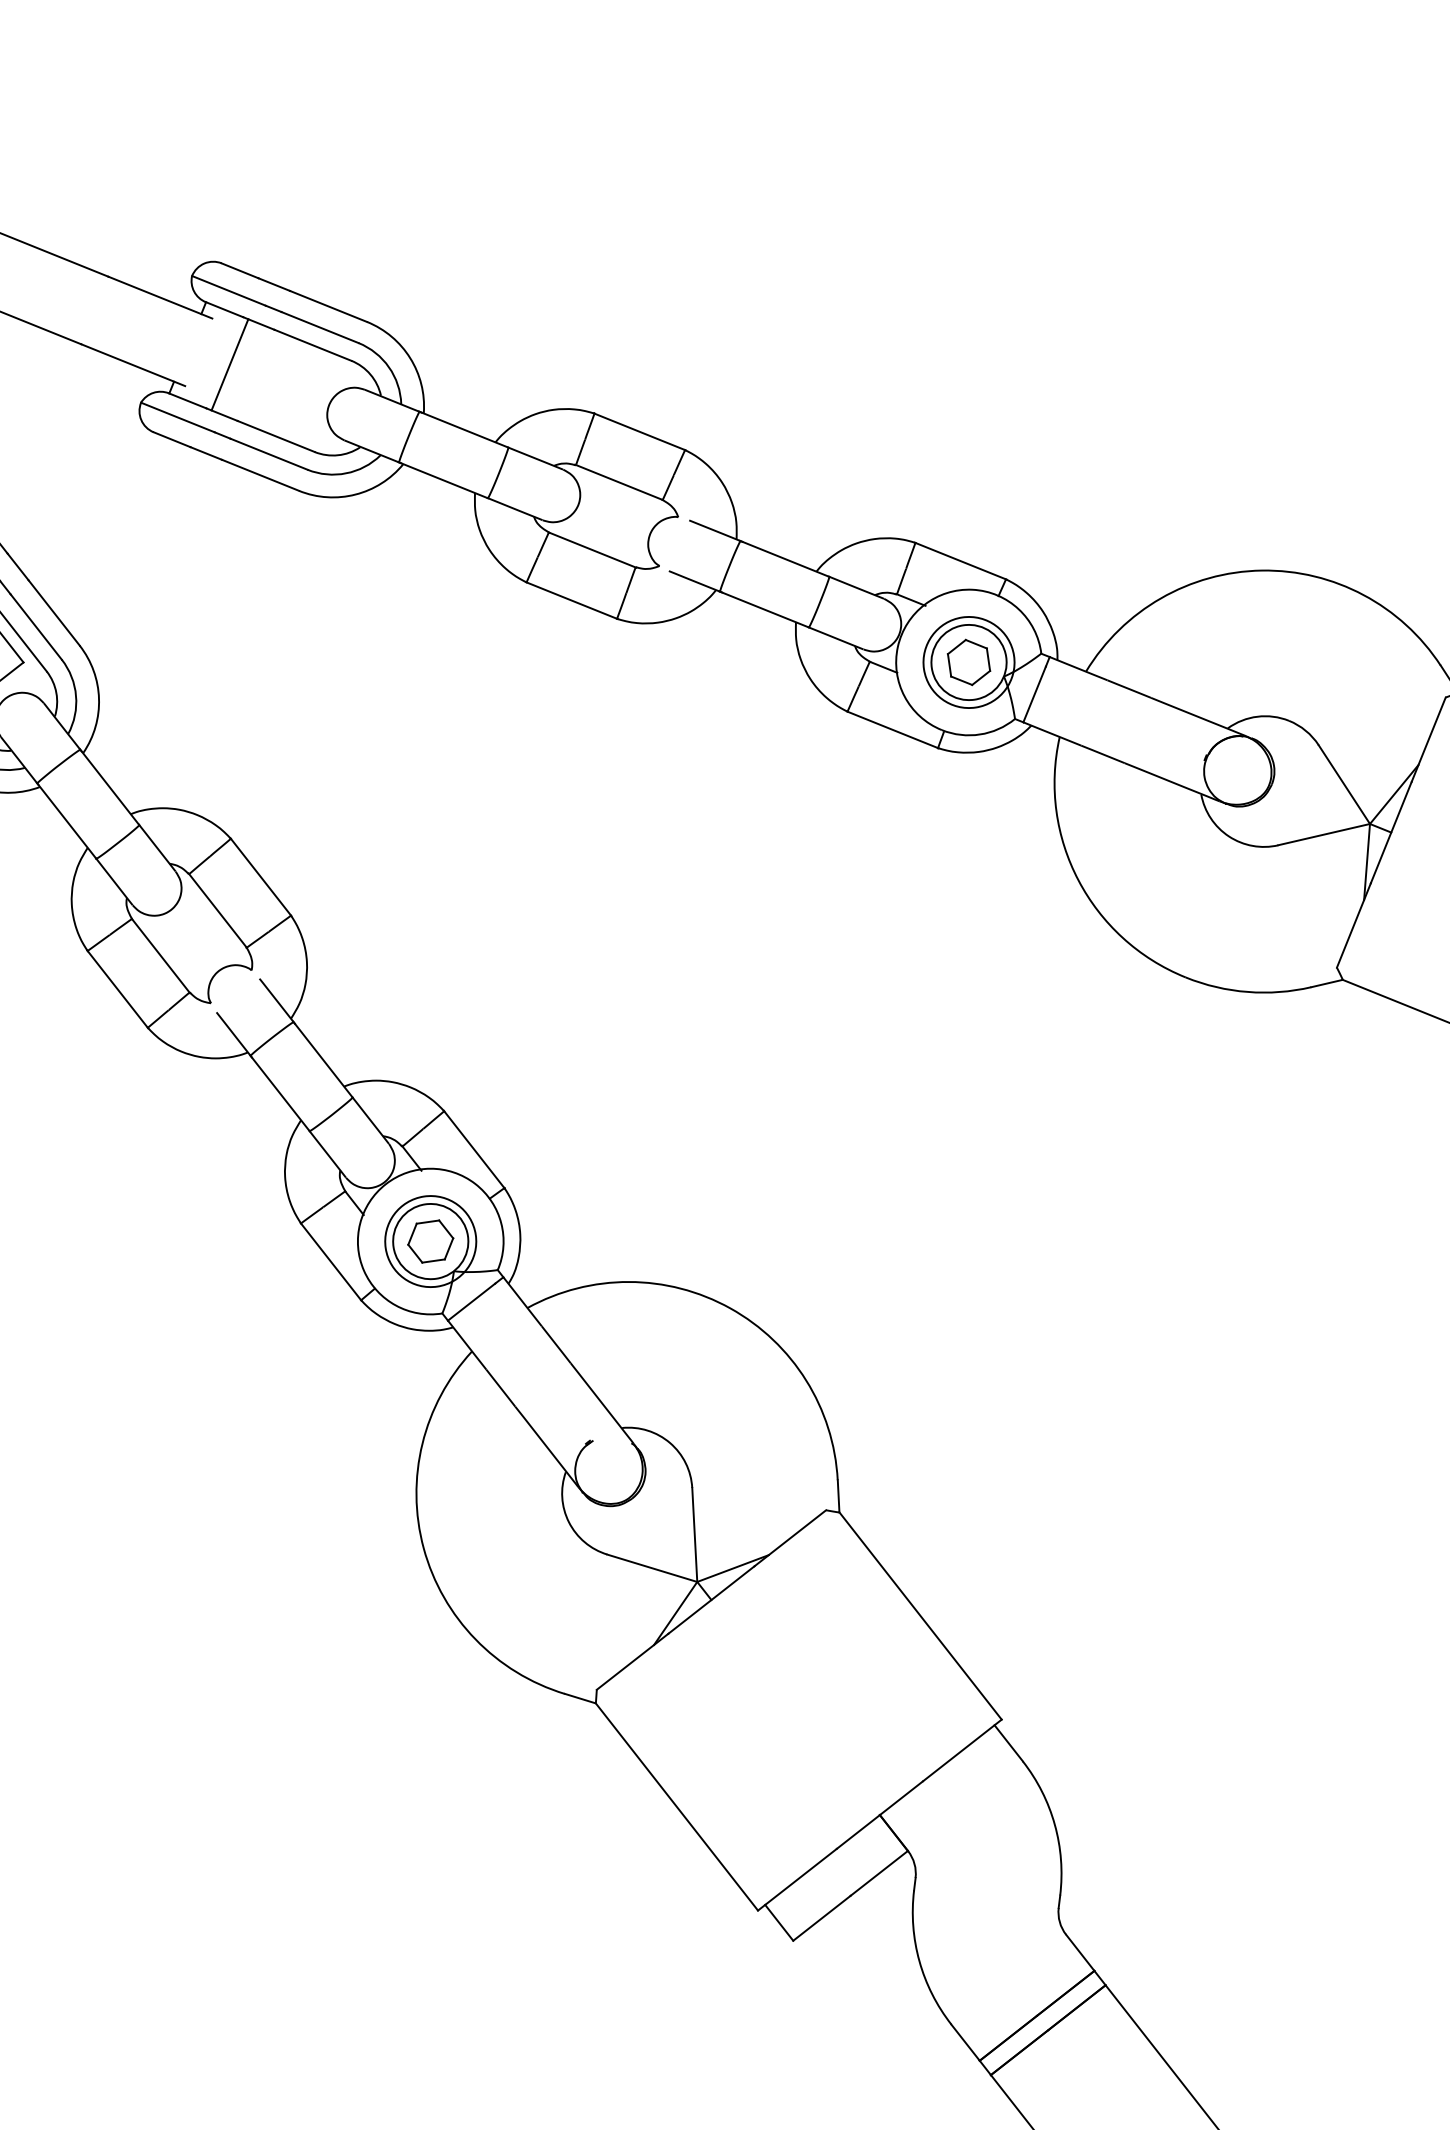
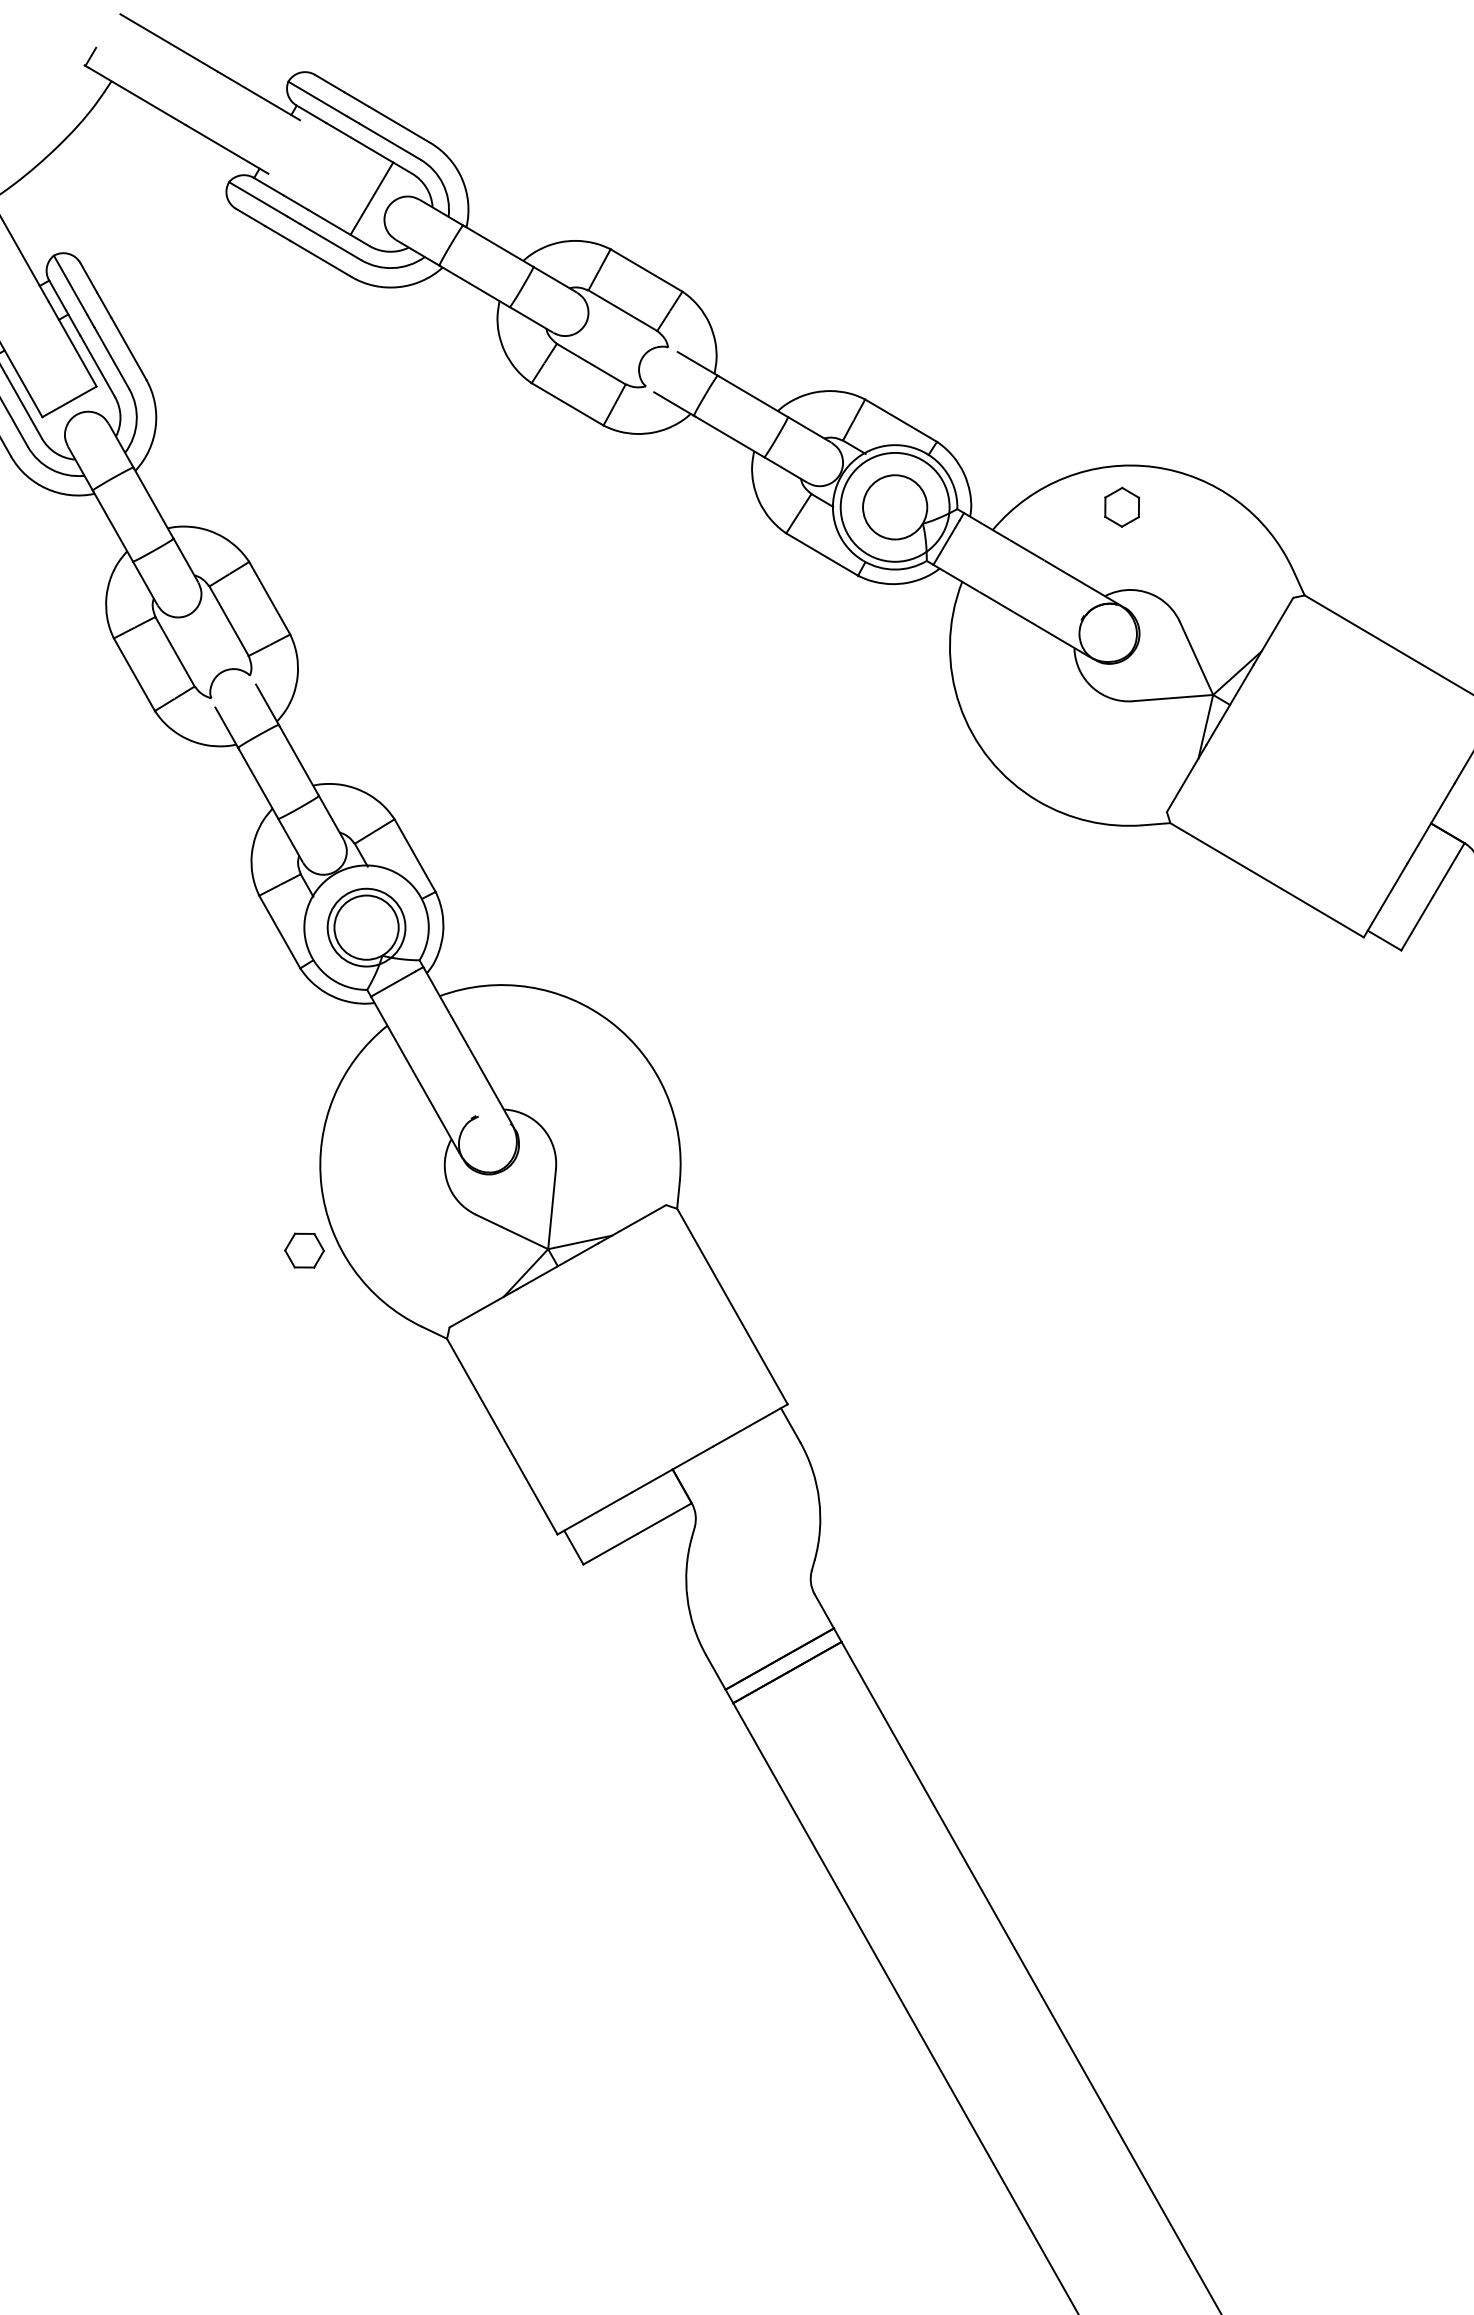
line: (229, 364) -> (371, 198), moved
part: (969, 661) -> (1122, 506), moved
circle: (969, 662) -> (895, 507), size x1.4
part: (430, 1241) -> (304, 1250), moved

